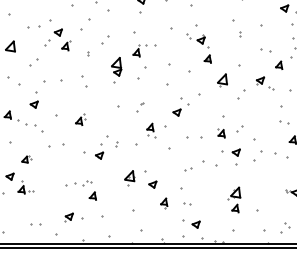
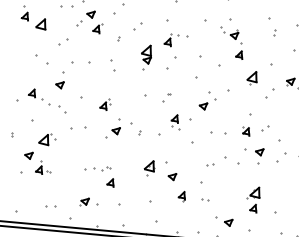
part: (99, 151) -> (116, 126), moved
part: (26, 159) -> (47, 139), size x1.67
part: (191, 223) -> (223, 221), moved

